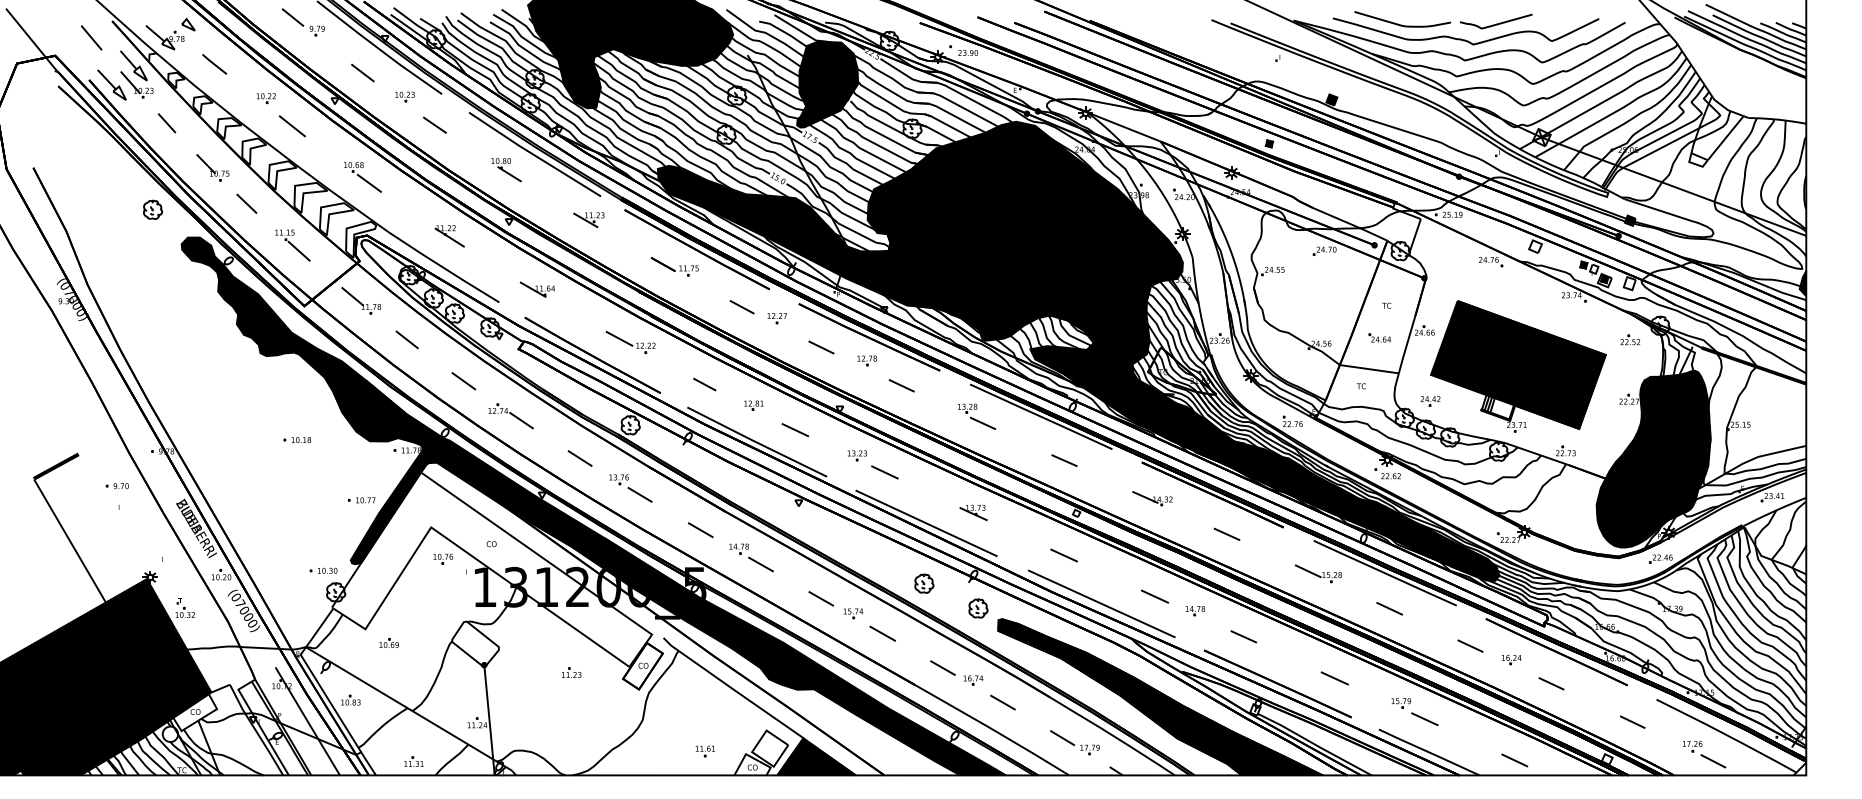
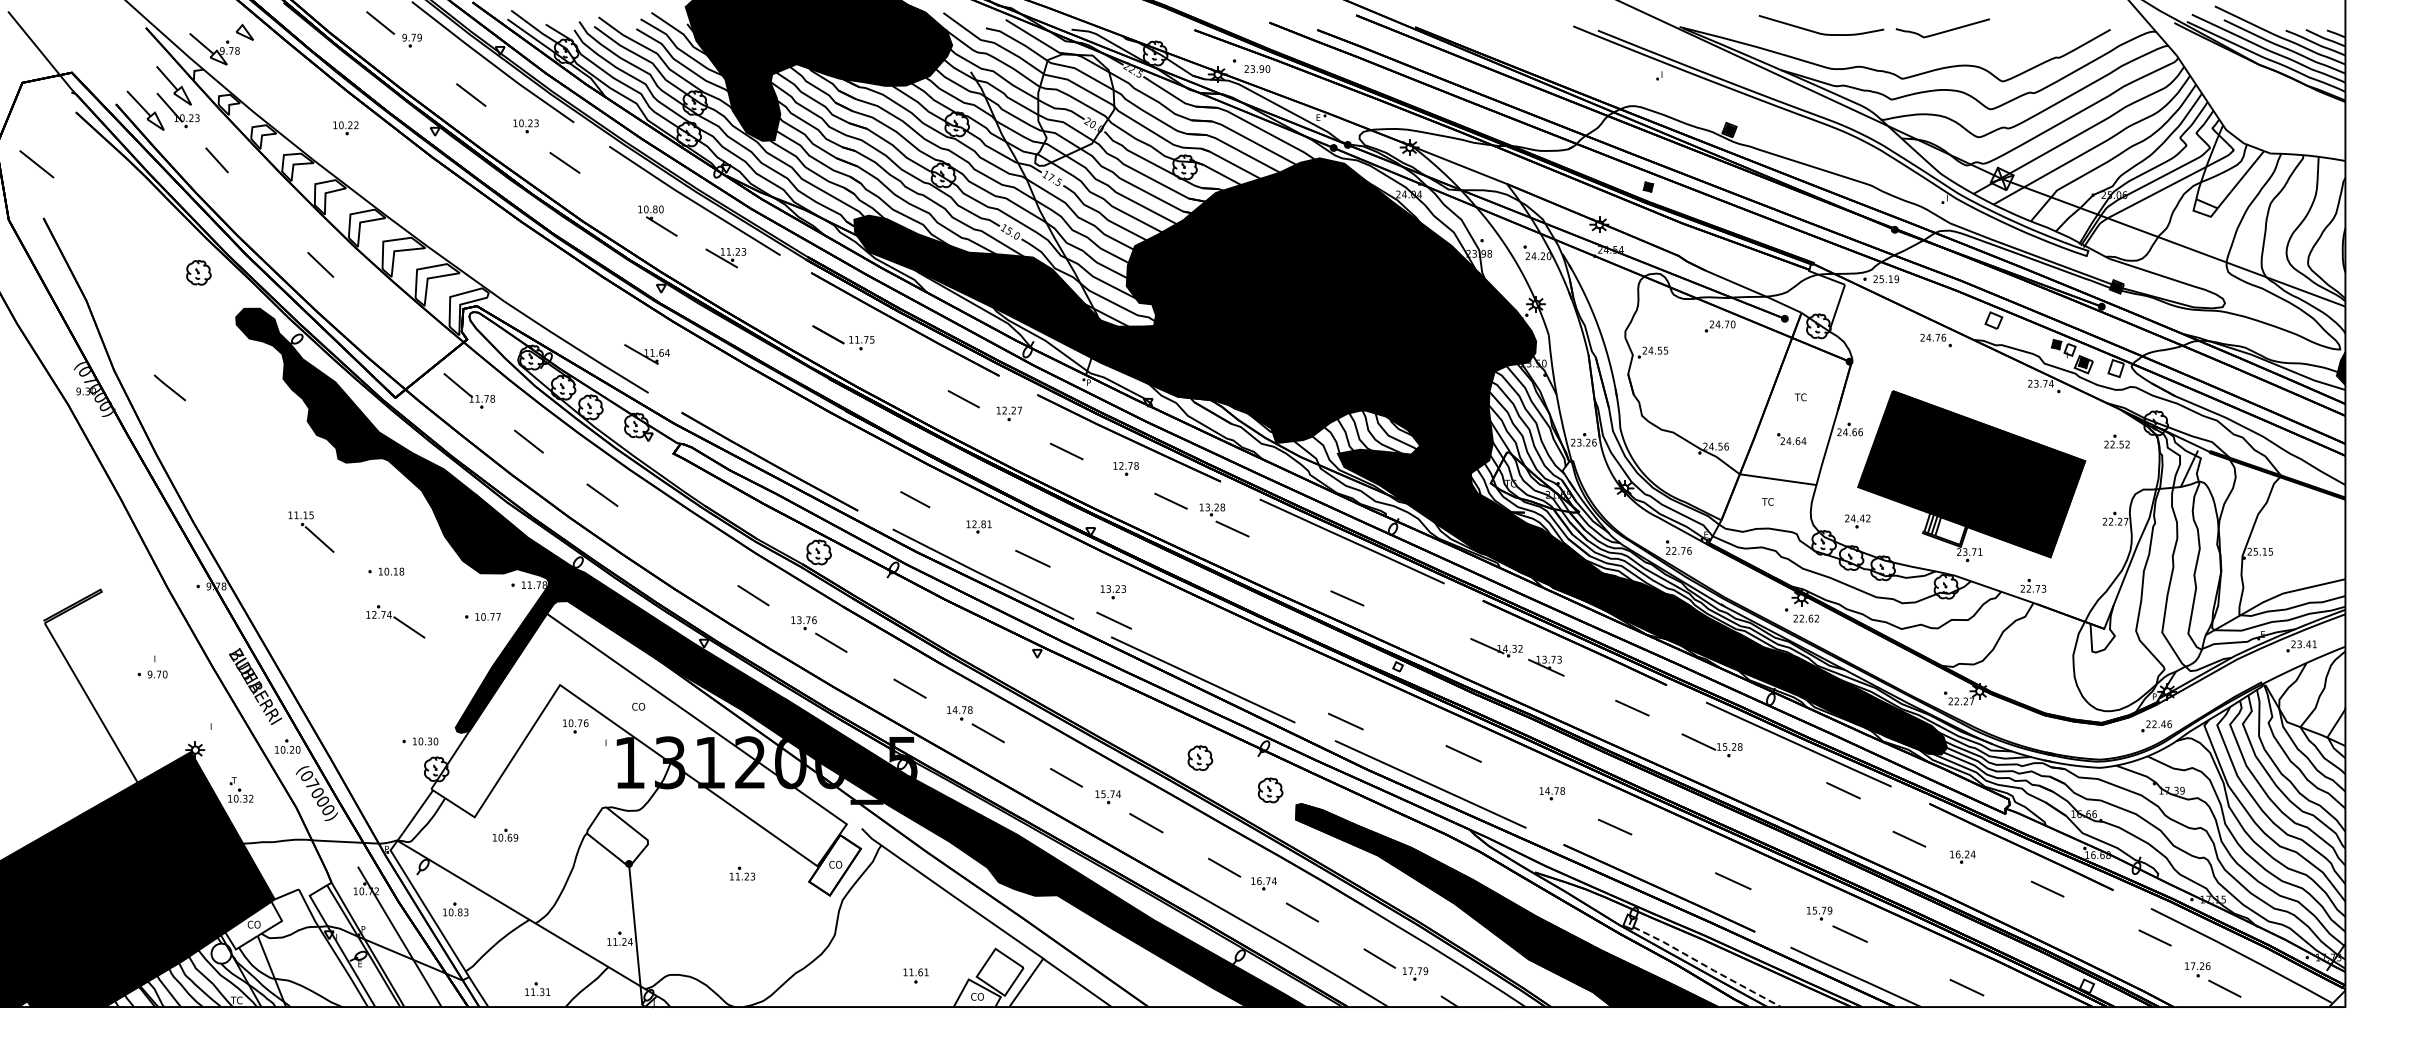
line: (91, 37) -> (118, 49), removed
curve: (1464, 39) -> (1901, 51), removed
line: (214, 64) -> (169, 387), moved
fill: (827, 84) -> (1074, 109), removed
line: (292, 126) -> (36, 164), moved
part: (212, 168) -> (276, 218), removed
part: (362, 177) -> (471, 230), removed
part: (588, 220) -> (725, 258), moved
part: (449, 235) -> (583, 306), removed
part: (292, 245) -> (311, 531), moved
part: (674, 266) -> (843, 337), moved
part: (537, 289) -> (646, 354), moved
part: (630, 342) -> (818, 444), removed
part: (510, 416) -> (395, 621), moved
part: (976, 416) -> (1224, 520), moved
fill: (1653, 459) -> (2146, 596), removed
line: (1064, 460) -> (1347, 598), moved
line: (884, 472) -> (1113, 620), moved
part: (117, 486) -> (152, 674), moved
part: (361, 500) -> (482, 616), moved
part: (973, 512) -> (1546, 665), moved
line: (1227, 533) -> (1632, 707), moved
line: (1063, 555) -> (1345, 721), moved
line: (1154, 596) -> (1463, 753), moved
line: (1389, 608) -> (1843, 790), moved
line: (1551, 683) -> (2047, 888), moved
line: (1632, 721) -> (2154, 937), moved
line: (1314, 744) -> (1707, 966), solid -> dashed
fill: (816, 756) -> (1060, 982), removed

